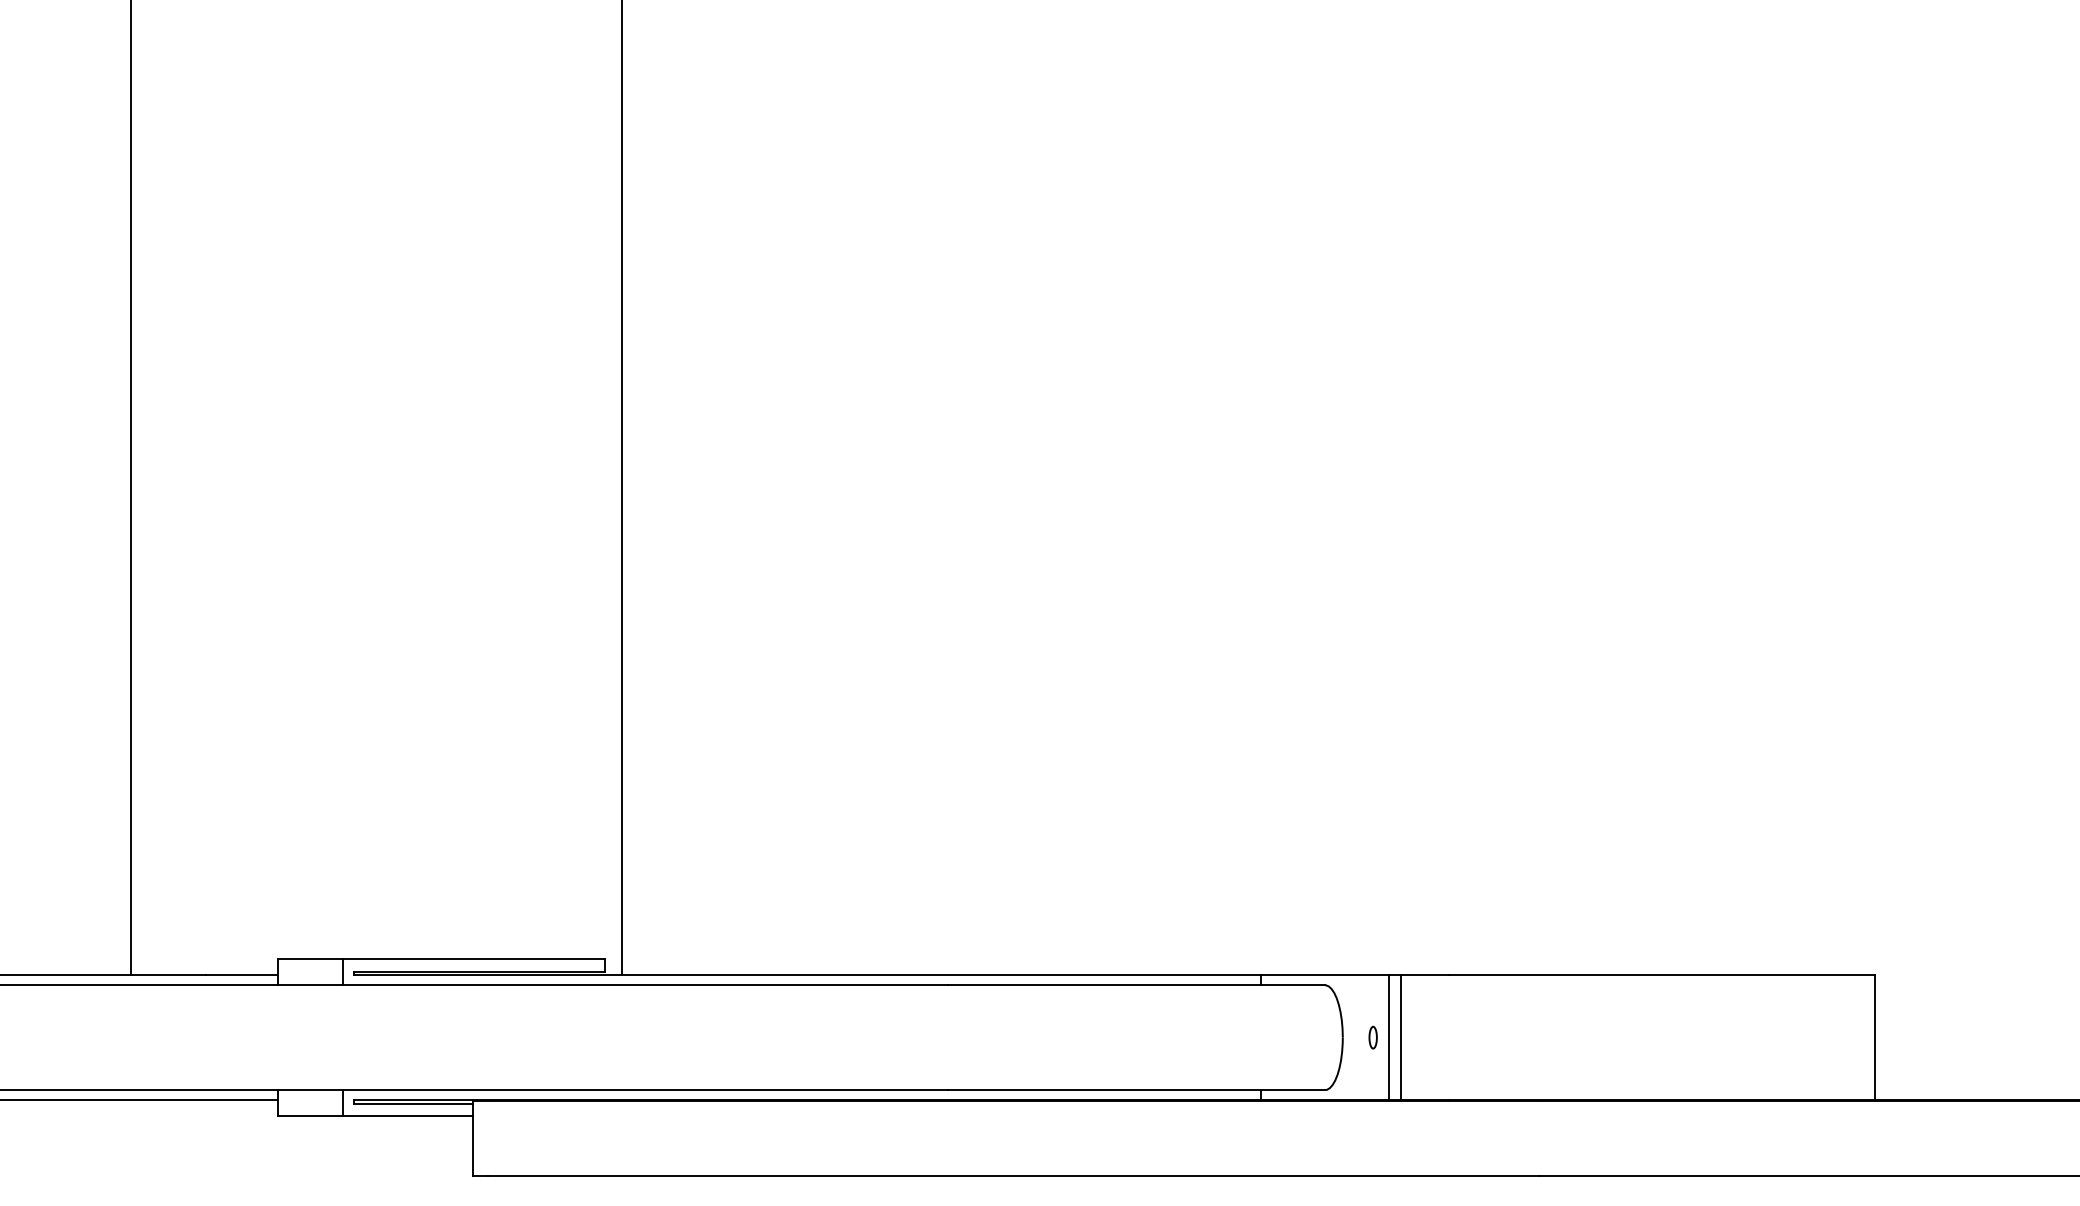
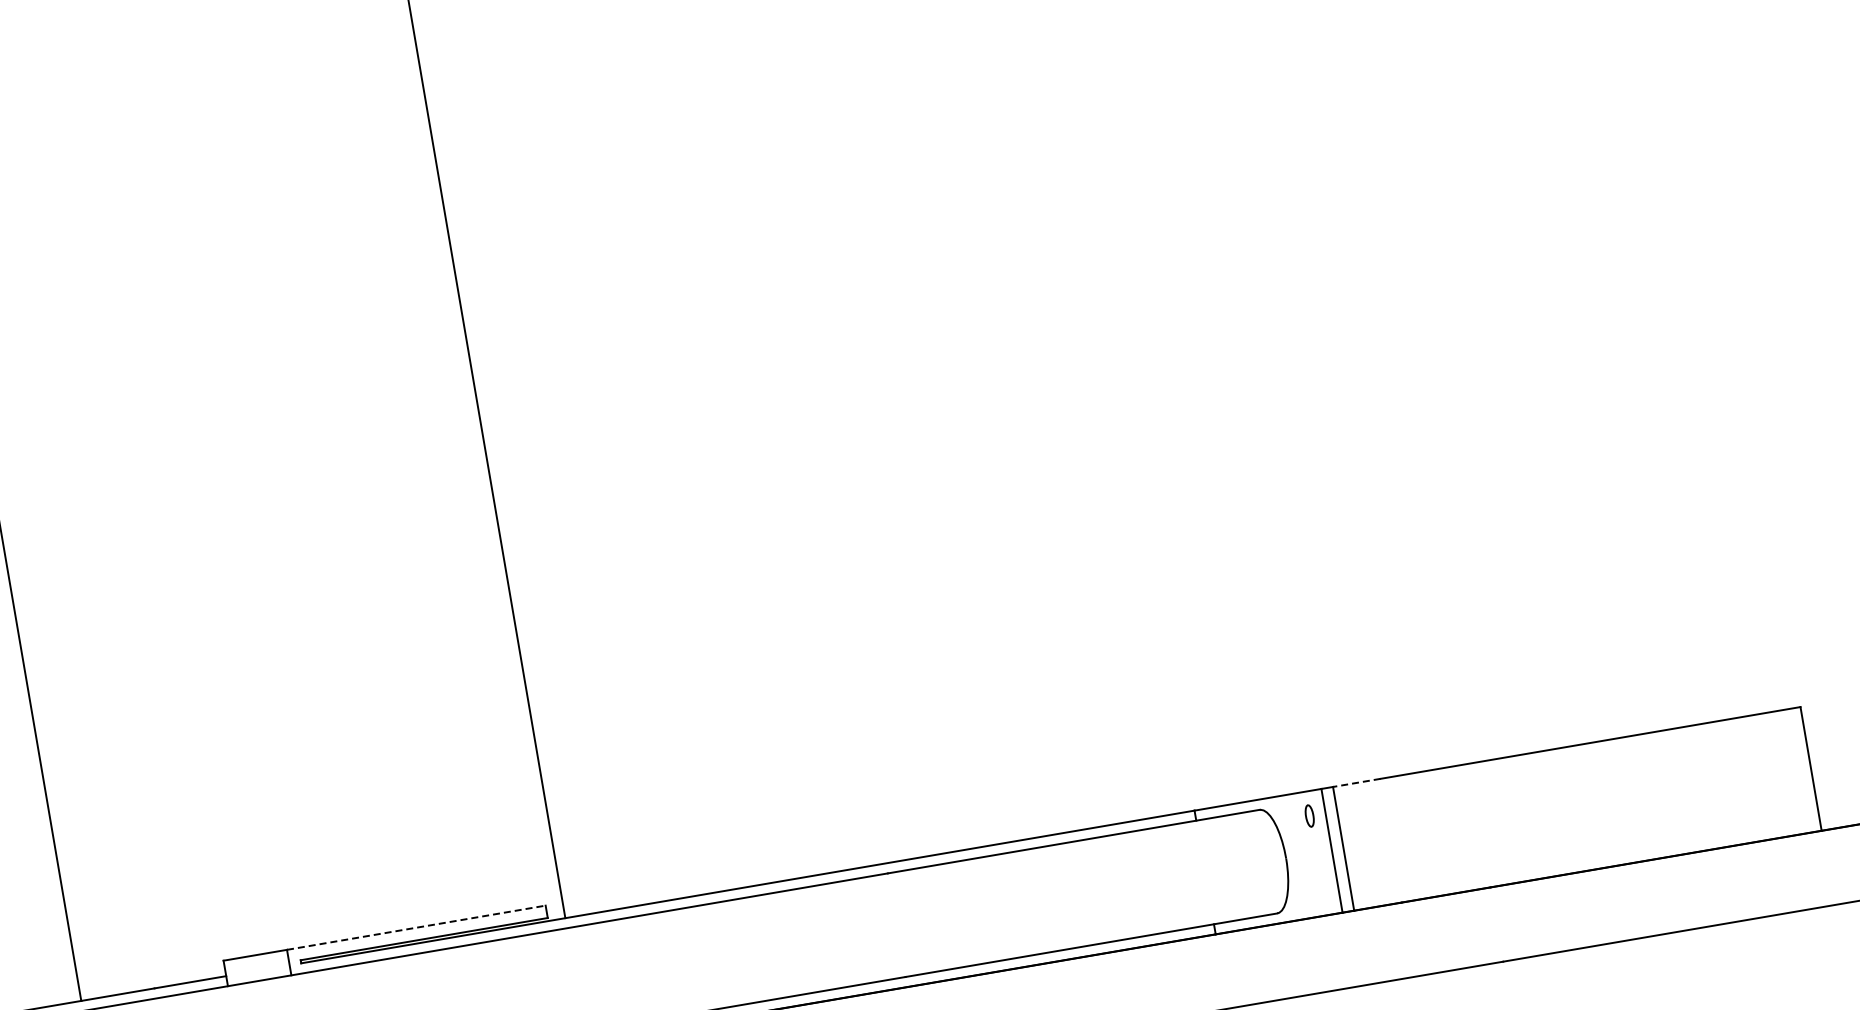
line: (474, 959) -> (417, 927), solid -> dashed
line: (1424, 974) -> (1356, 782), solid -> dashed
part: (1372, 1037) -> (1309, 815), moved

